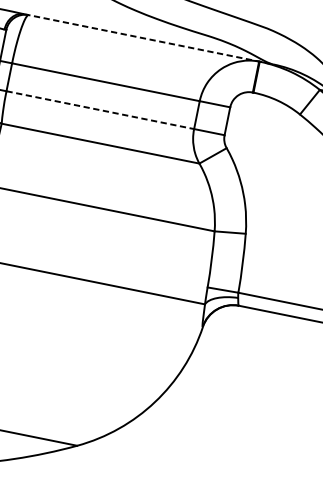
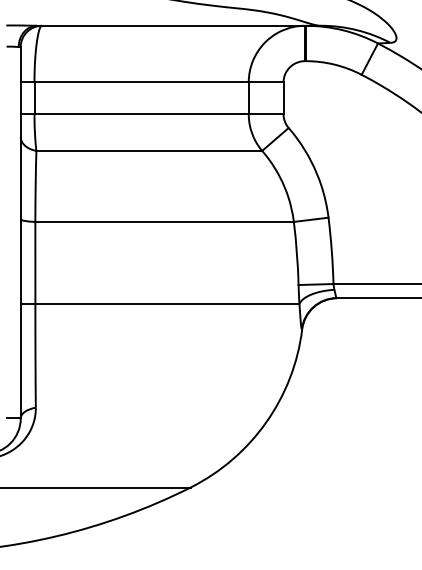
line: (149, 39) -> (179, 25), dashed -> solid
line: (101, 110) -> (142, 114), dashed -> solid

